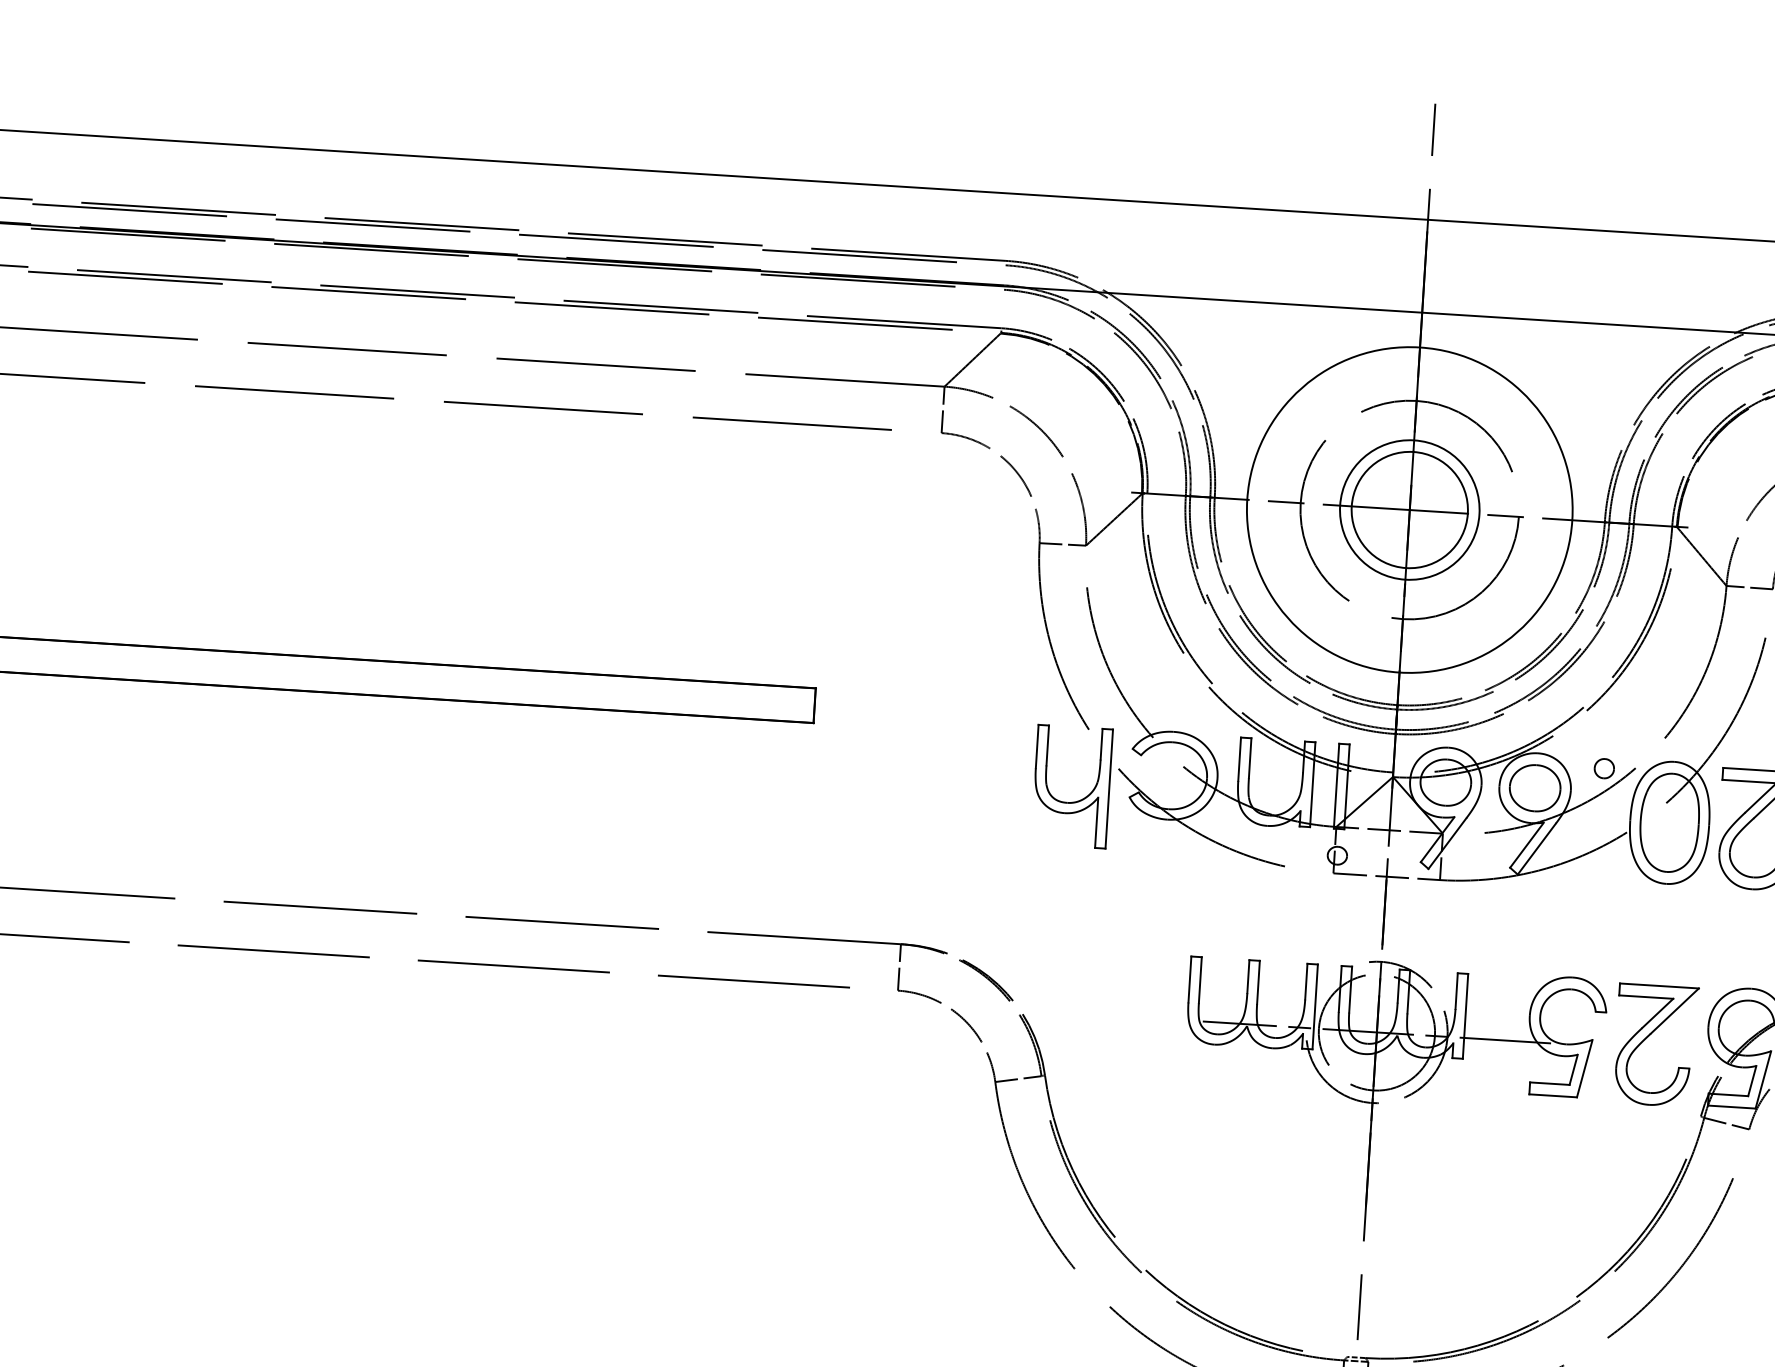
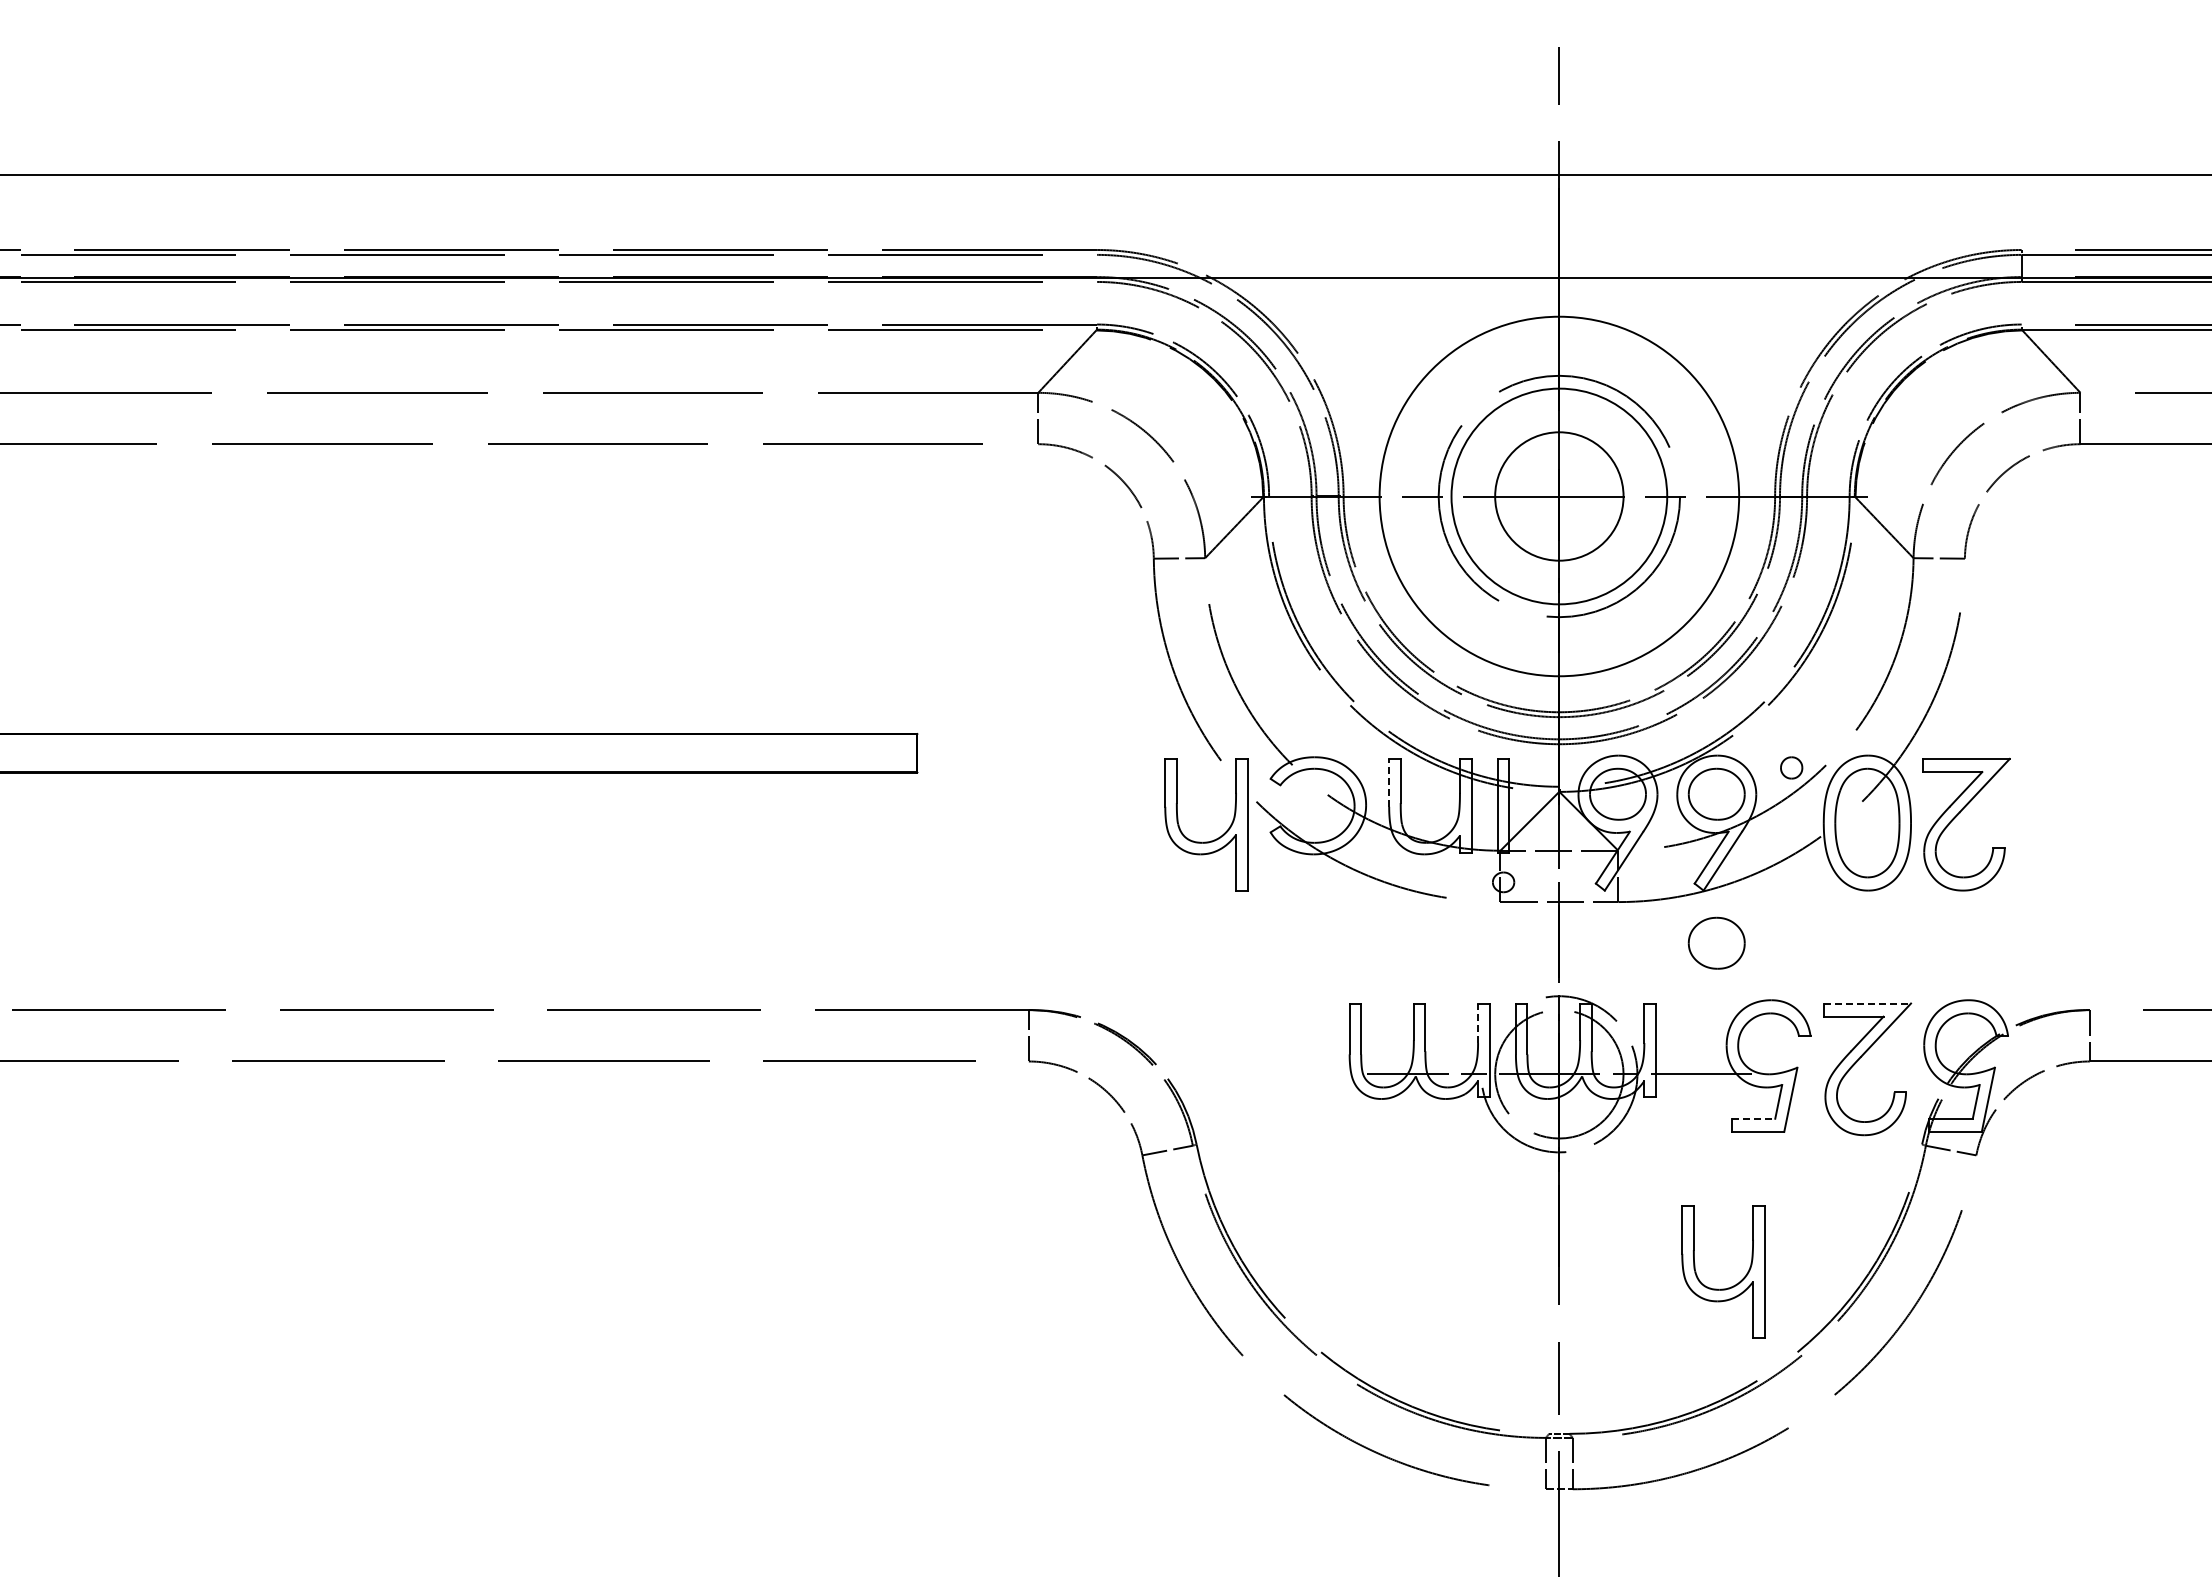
circle: (1409, 510) -> (1559, 496), size x1.4
line: (1239, 758) -> (1389, 782), solid -> dashed
part: (1526, 922) -> (1716, 942), added
line: (1306, 981) -> (1478, 1023), solid -> dashed
line: (1659, 985) -> (1867, 1003), solid -> dashed
line: (1549, 1083) -> (1753, 1118), solid -> dashed
part: (1516, 1234) -> (1727, 1287), added

